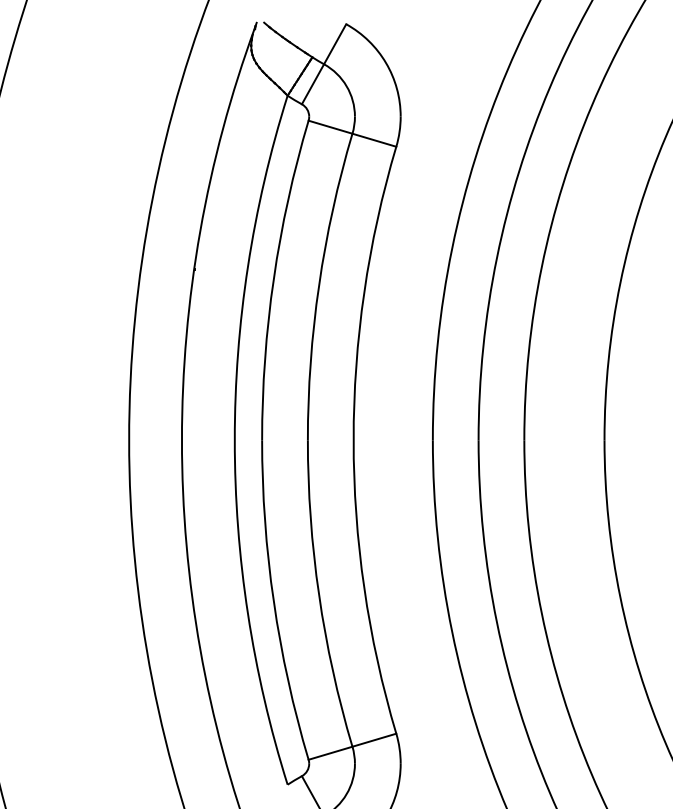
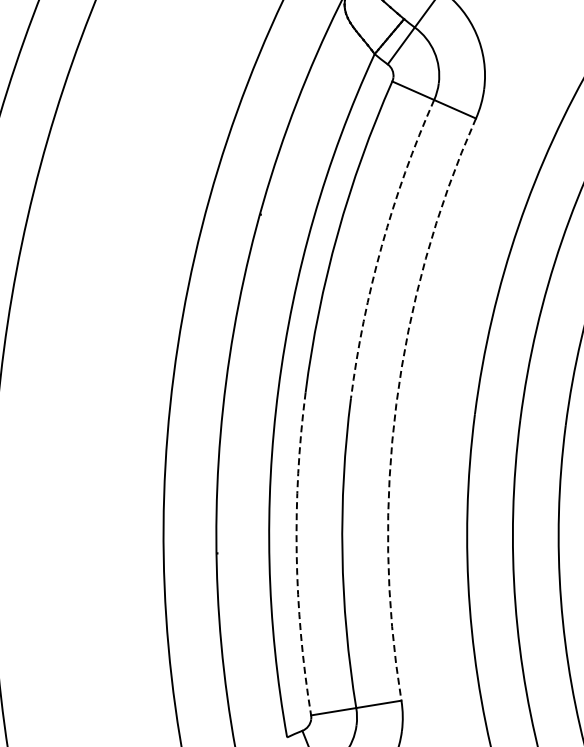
arc: (319, 285) -> (382, 246), solid -> dashed
arc: (353, 440) -> (396, 404), solid -> dashed
arc: (273, 601) -> (296, 553), solid -> dashed

